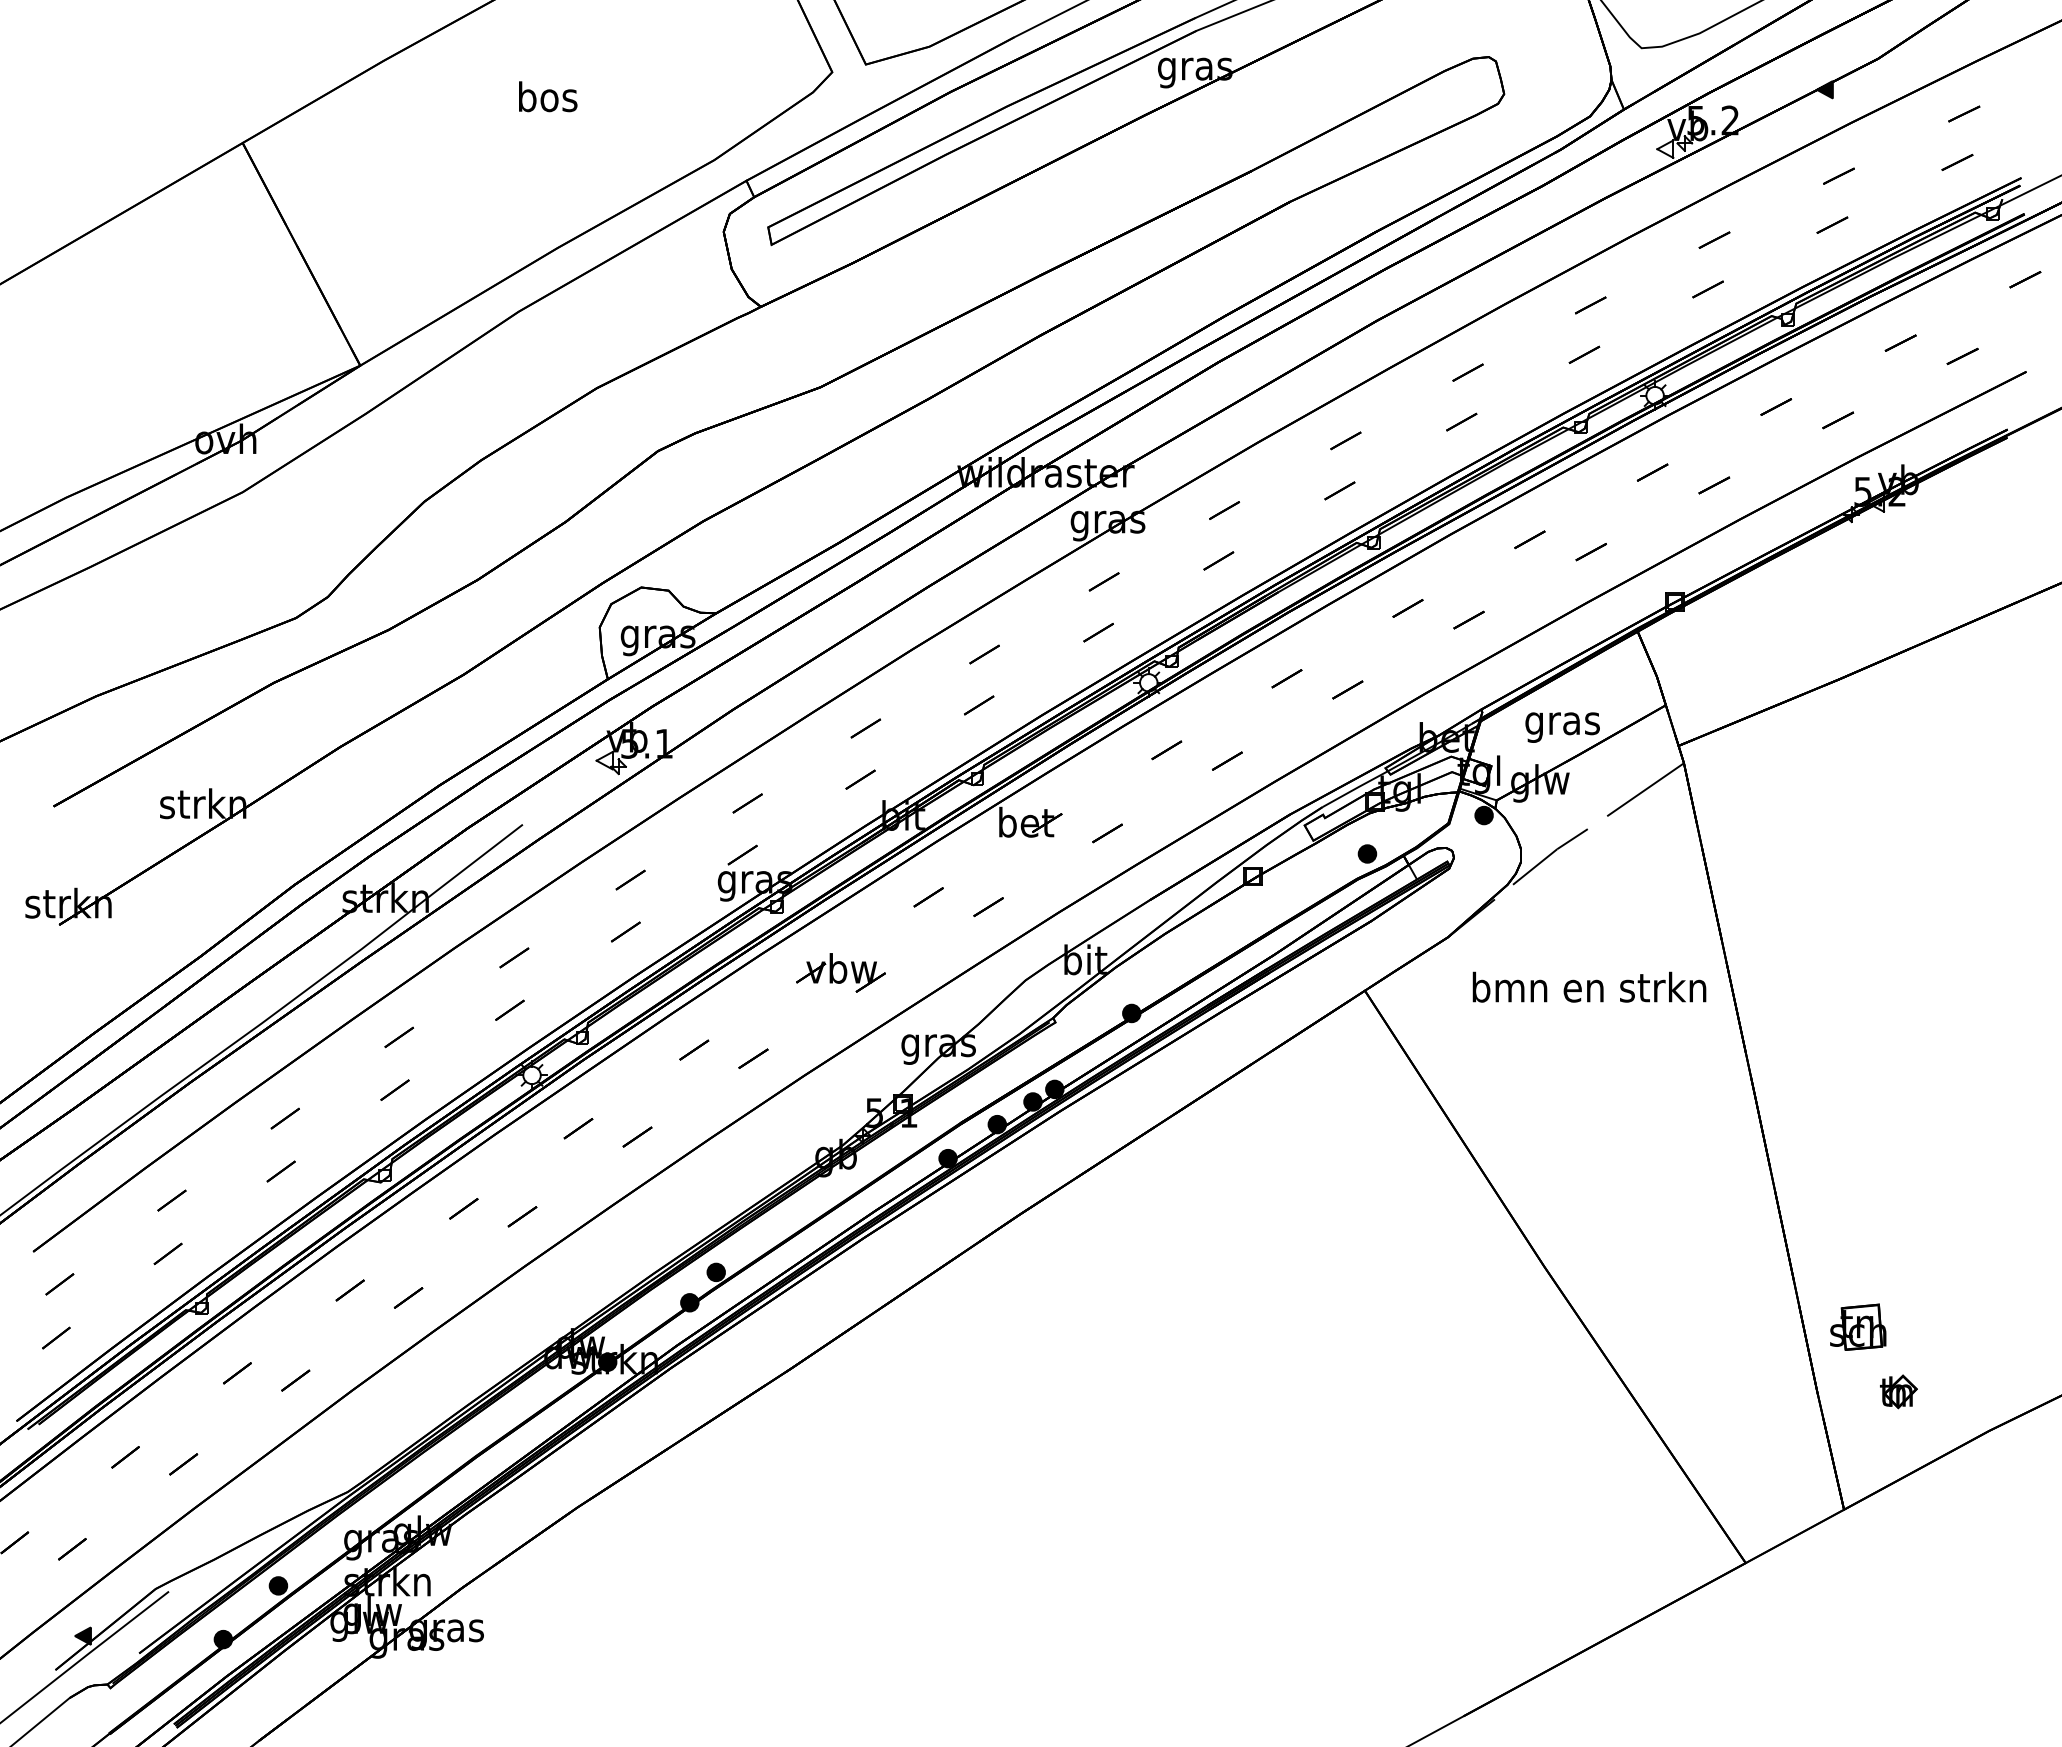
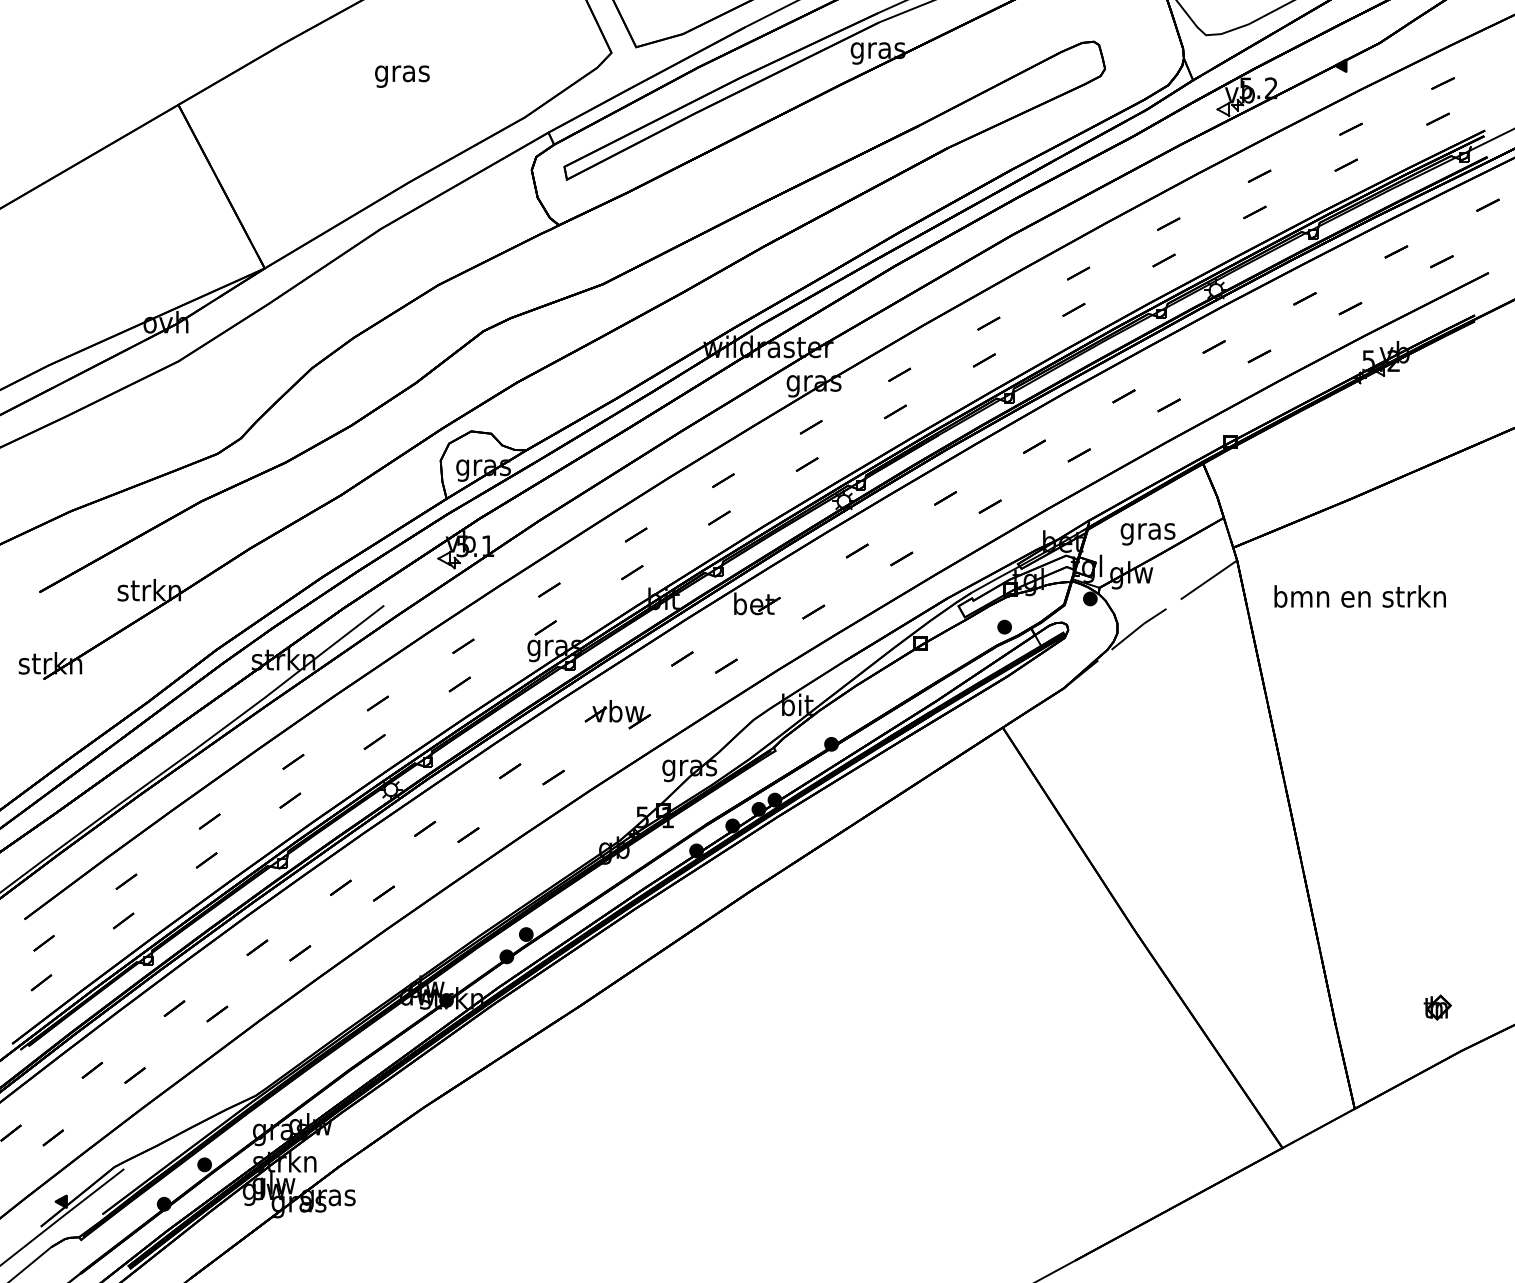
text: (547, 100) -> (402, 73), bos -> gras
text: (1589, 986) -> (1360, 595), moved
part: (1858, 1326) -> (1365, 974), removed
part: (1898, 1391) -> (1437, 1007), moved

